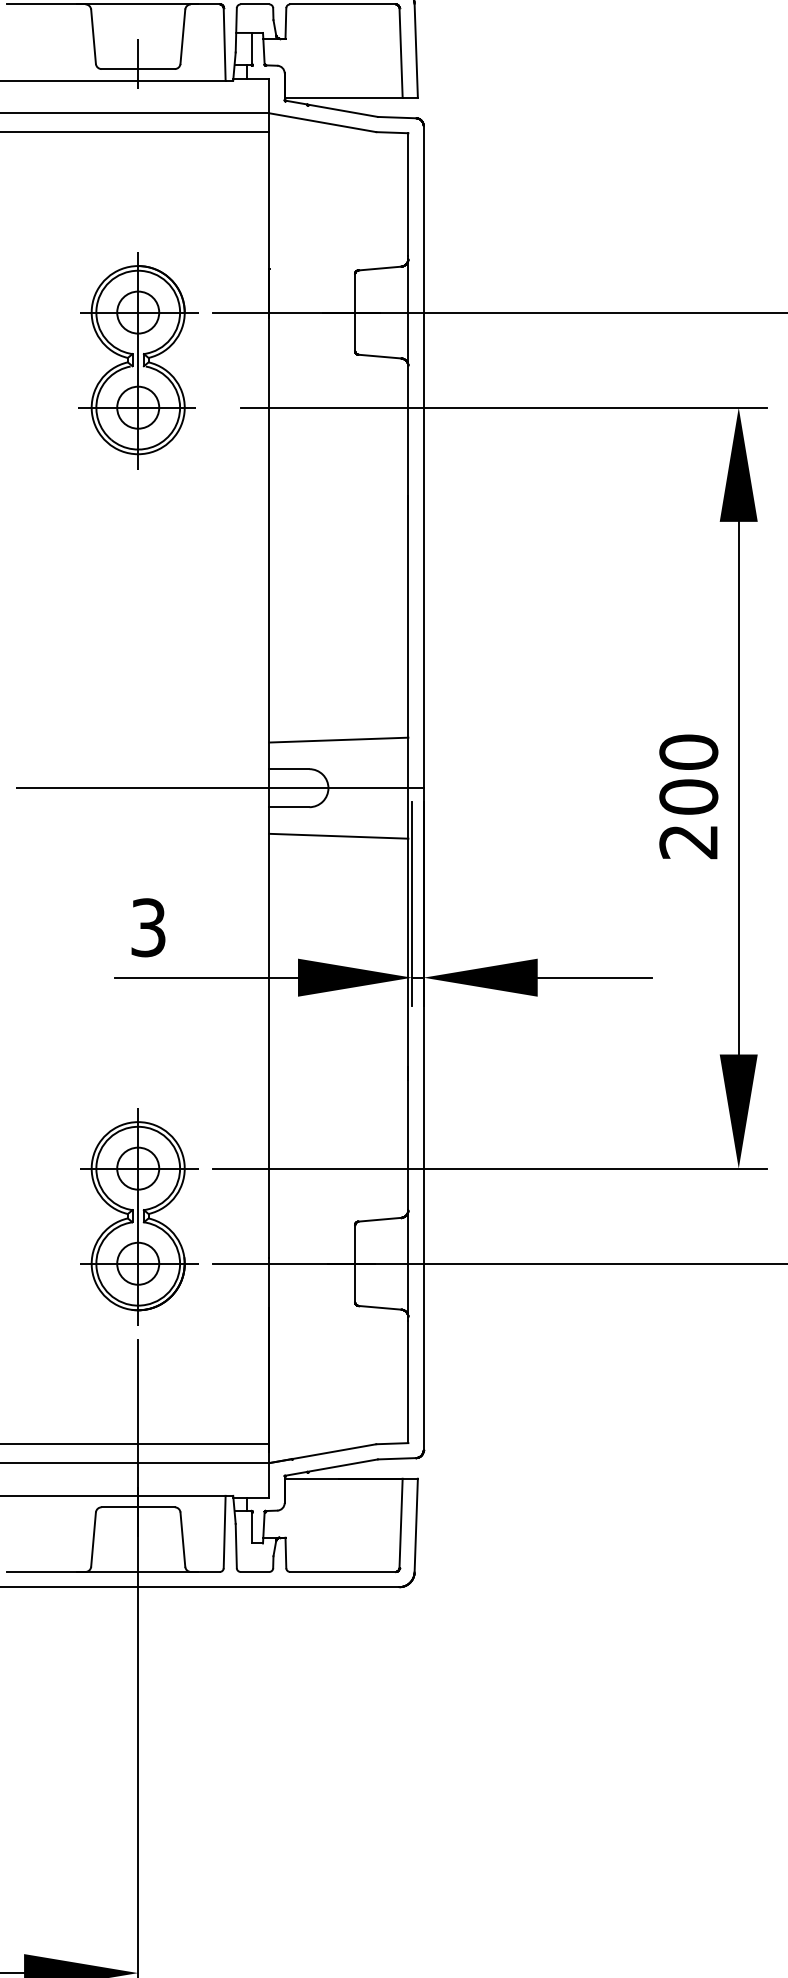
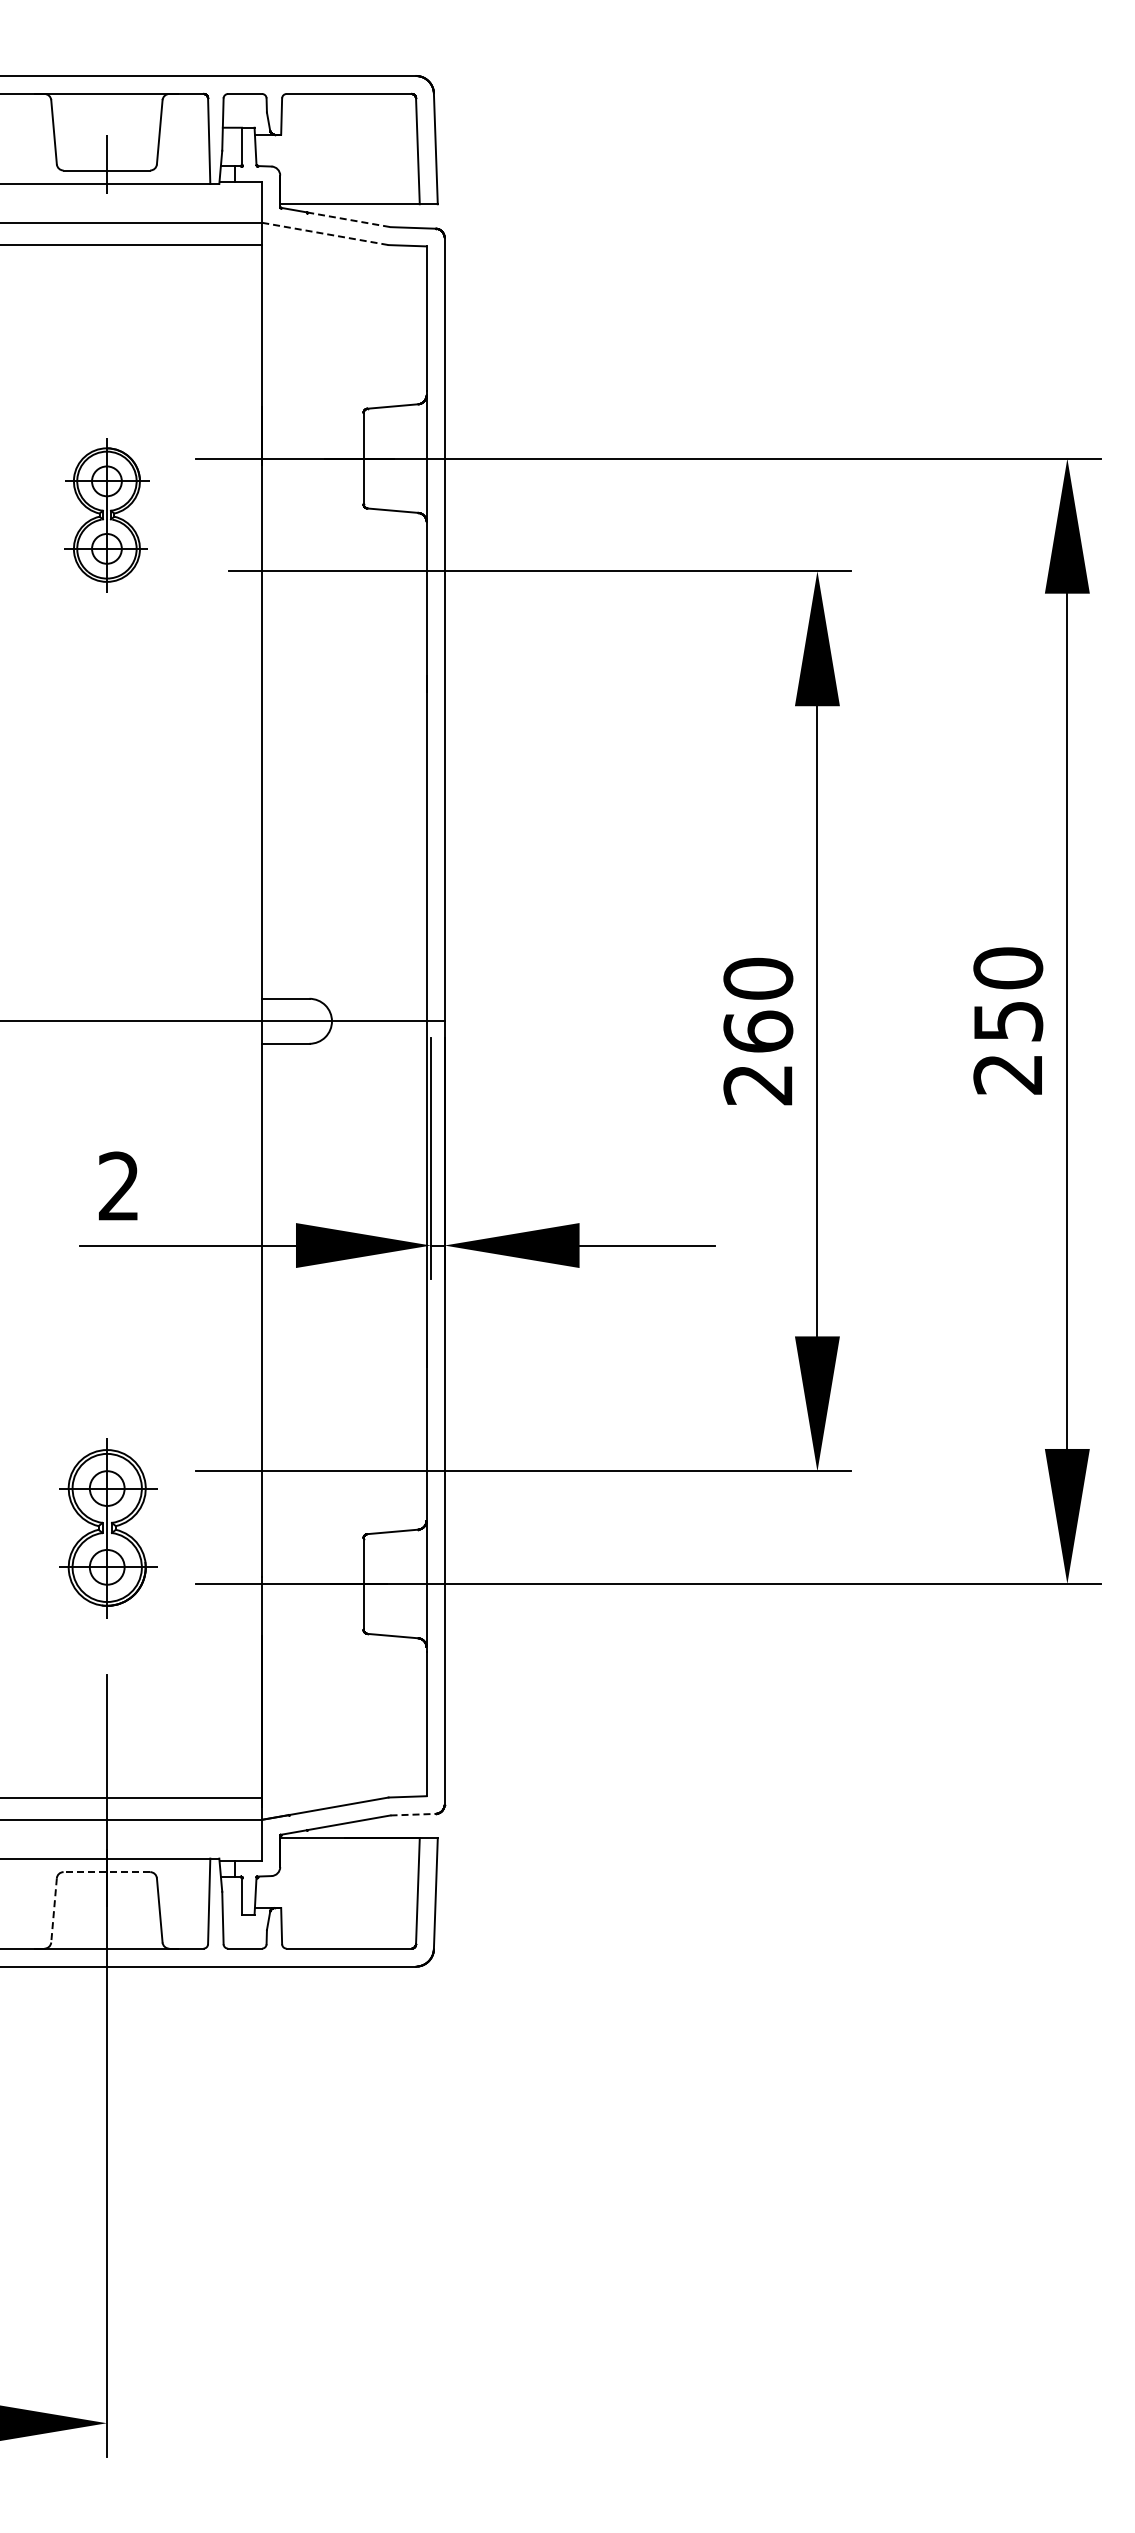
line: (343, 110) -> (349, 219), solid -> dashed
line: (322, 123) -> (325, 234), solid -> dashed
part: (137, 360) -> (106, 515), size x0.6
line: (339, 740) -> (344, 964), removed
text: (688, 796) -> (758, 1031), 200 -> 260
line: (339, 836) -> (344, 1078), removed
text: (148, 927) -> (118, 1186), 3 -> 2
part: (138, 1216) -> (107, 1528), size x0.7
line: (397, 1458) -> (413, 1814), solid -> dashed
line: (137, 1507) -> (106, 1872), solid -> dashed
line: (93, 1539) -> (54, 1910), solid -> dashed

